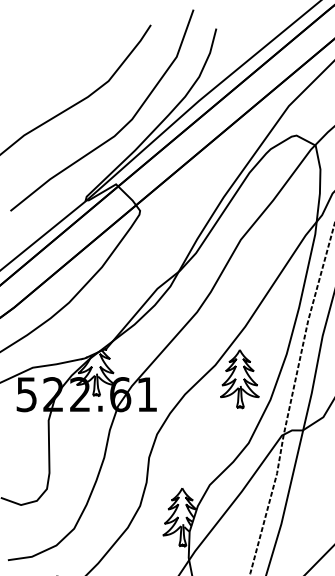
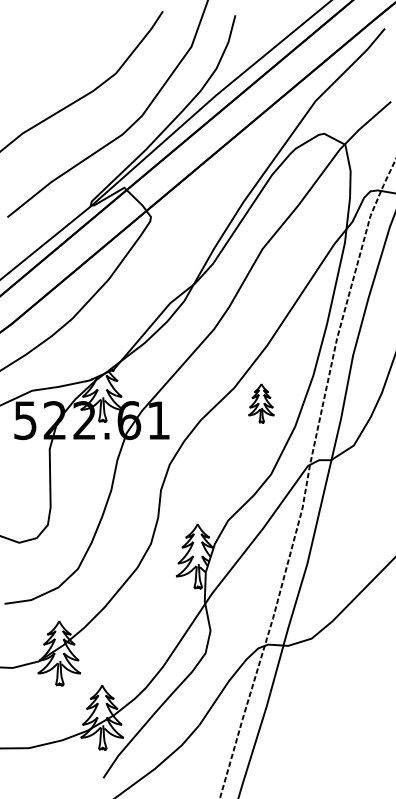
part: (239, 379) -> (261, 403), size x0.6

